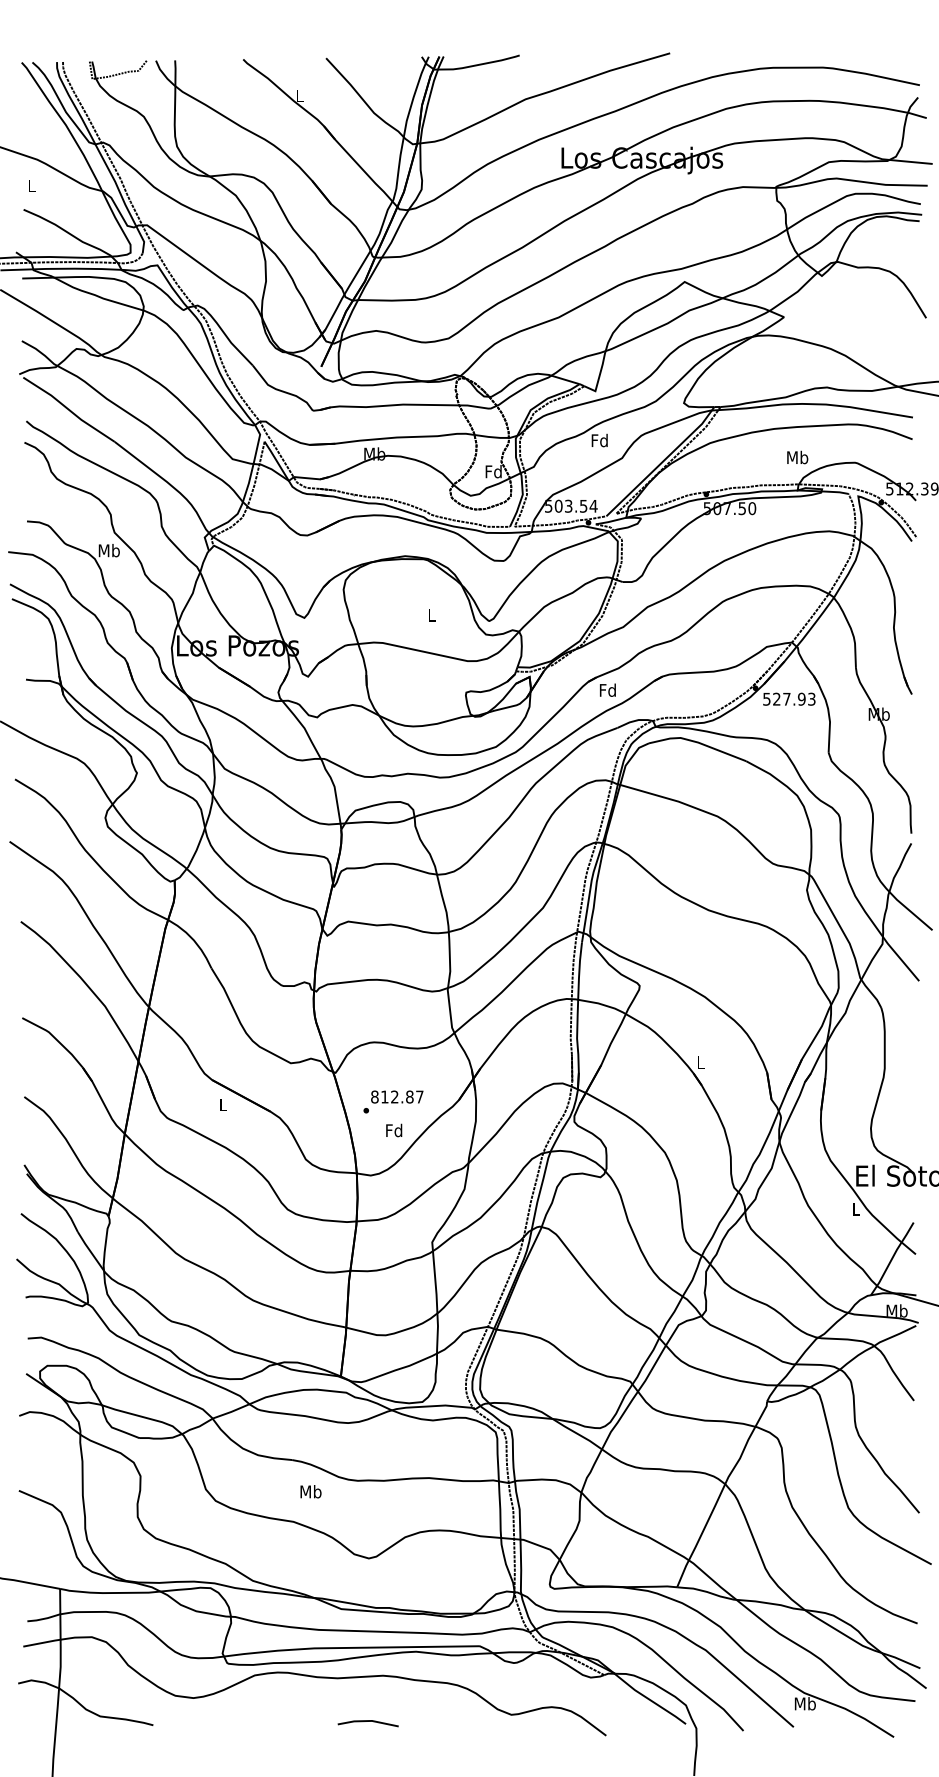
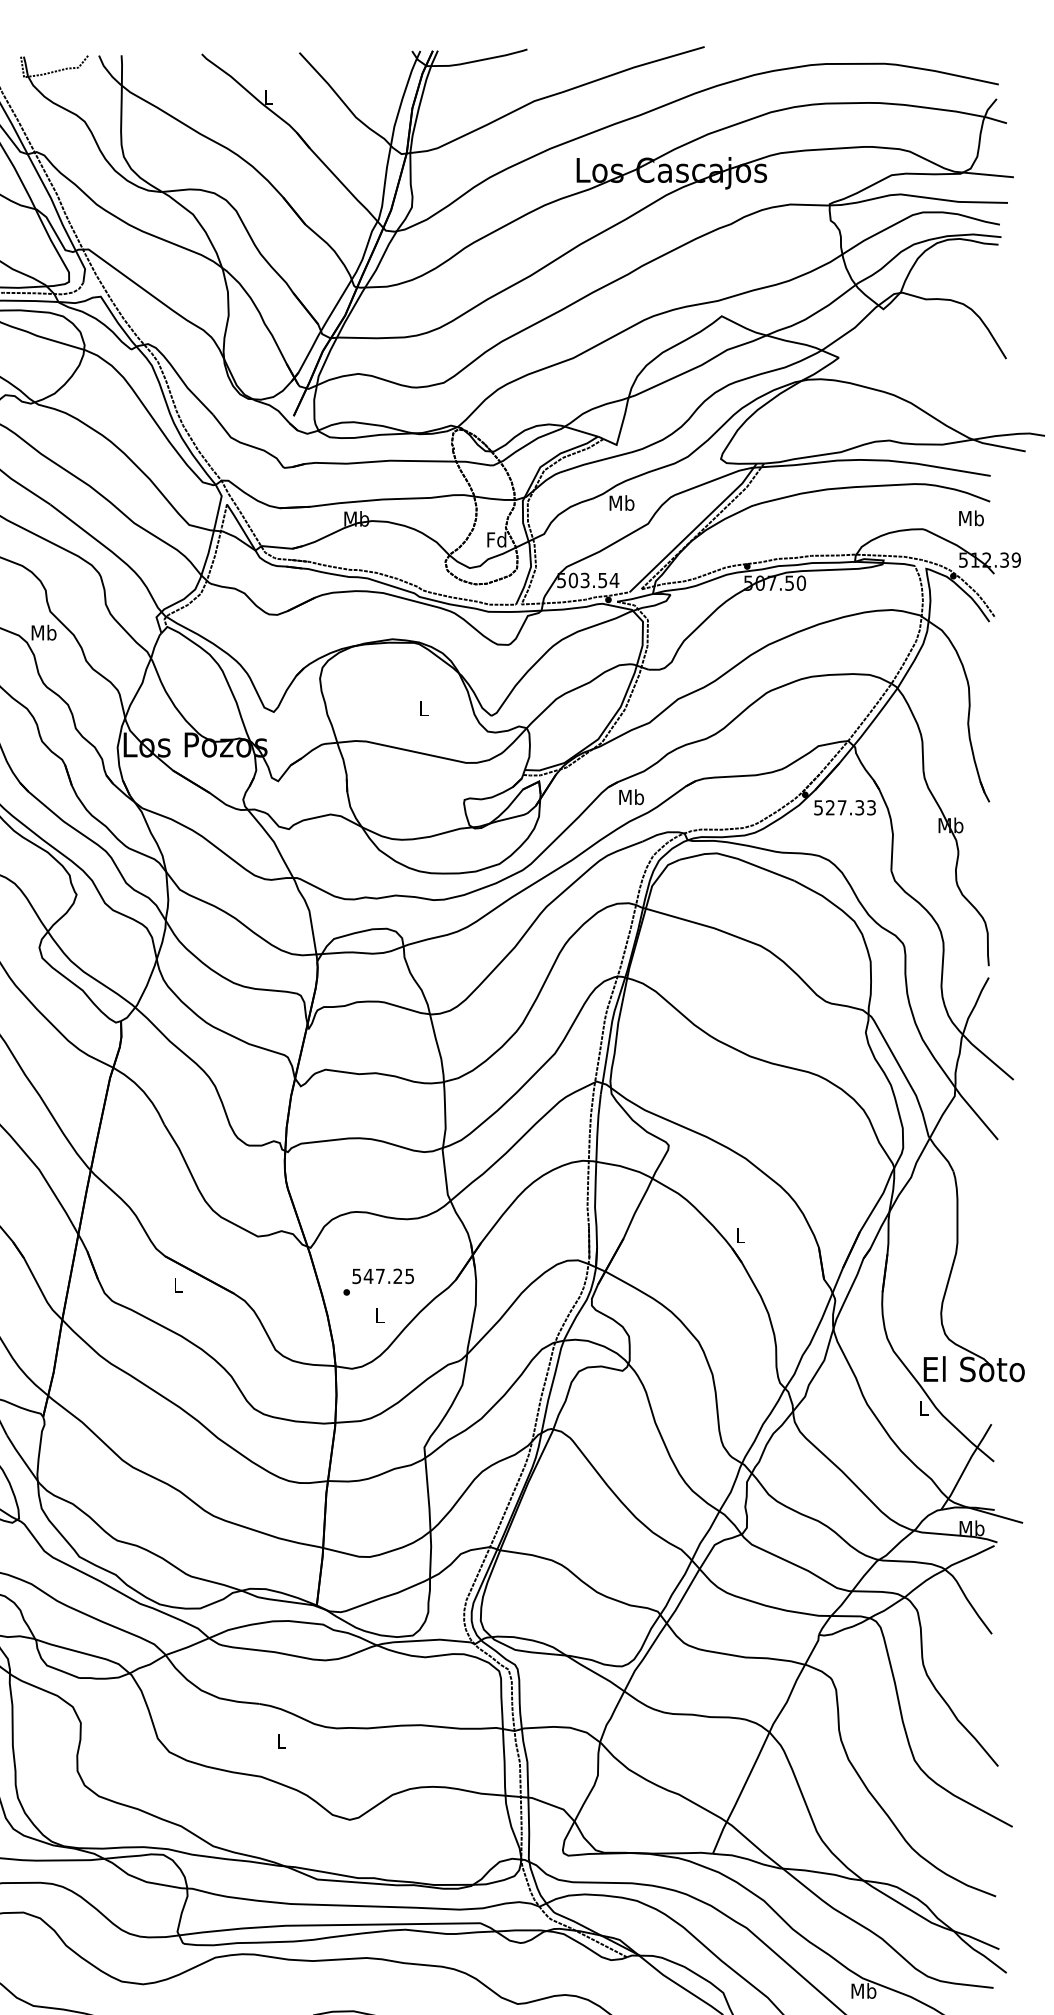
text: (599, 440) -> (621, 503), Fd -> Mb
text: (797, 457) -> (971, 518), moved
text: (607, 689) -> (630, 796), Fd -> Mb
text: (801, 698) -> (859, 806), 527.93 -> 527.33
text: (397, 1096) -> (383, 1275), 812.87 -> 547.25
text: (394, 1130) -> (379, 1315), Fd -> L
text: (310, 1491) -> (281, 1740), Mb -> L

